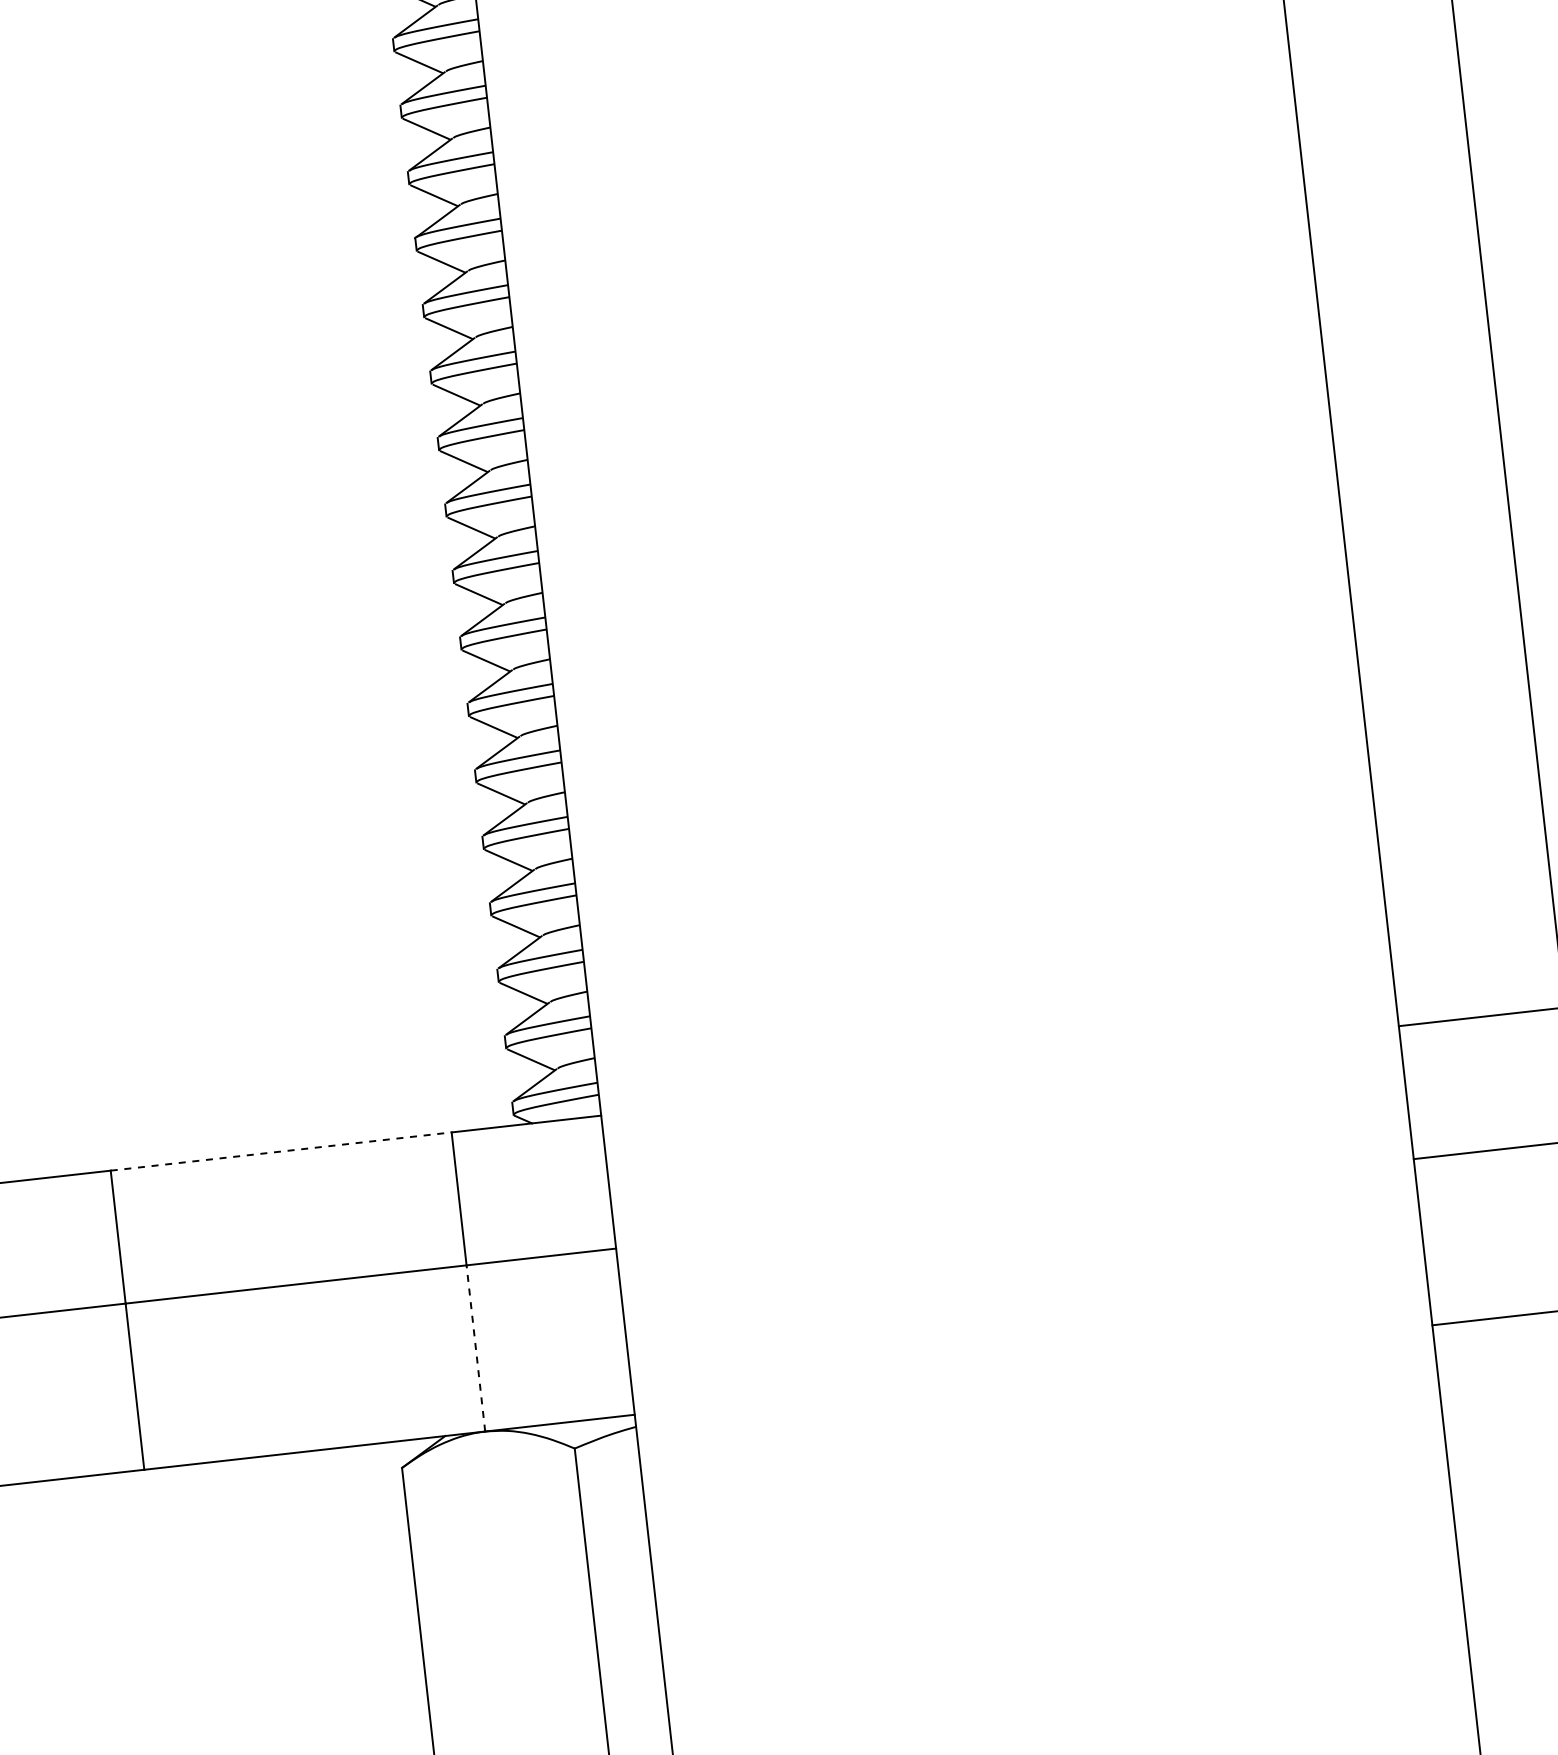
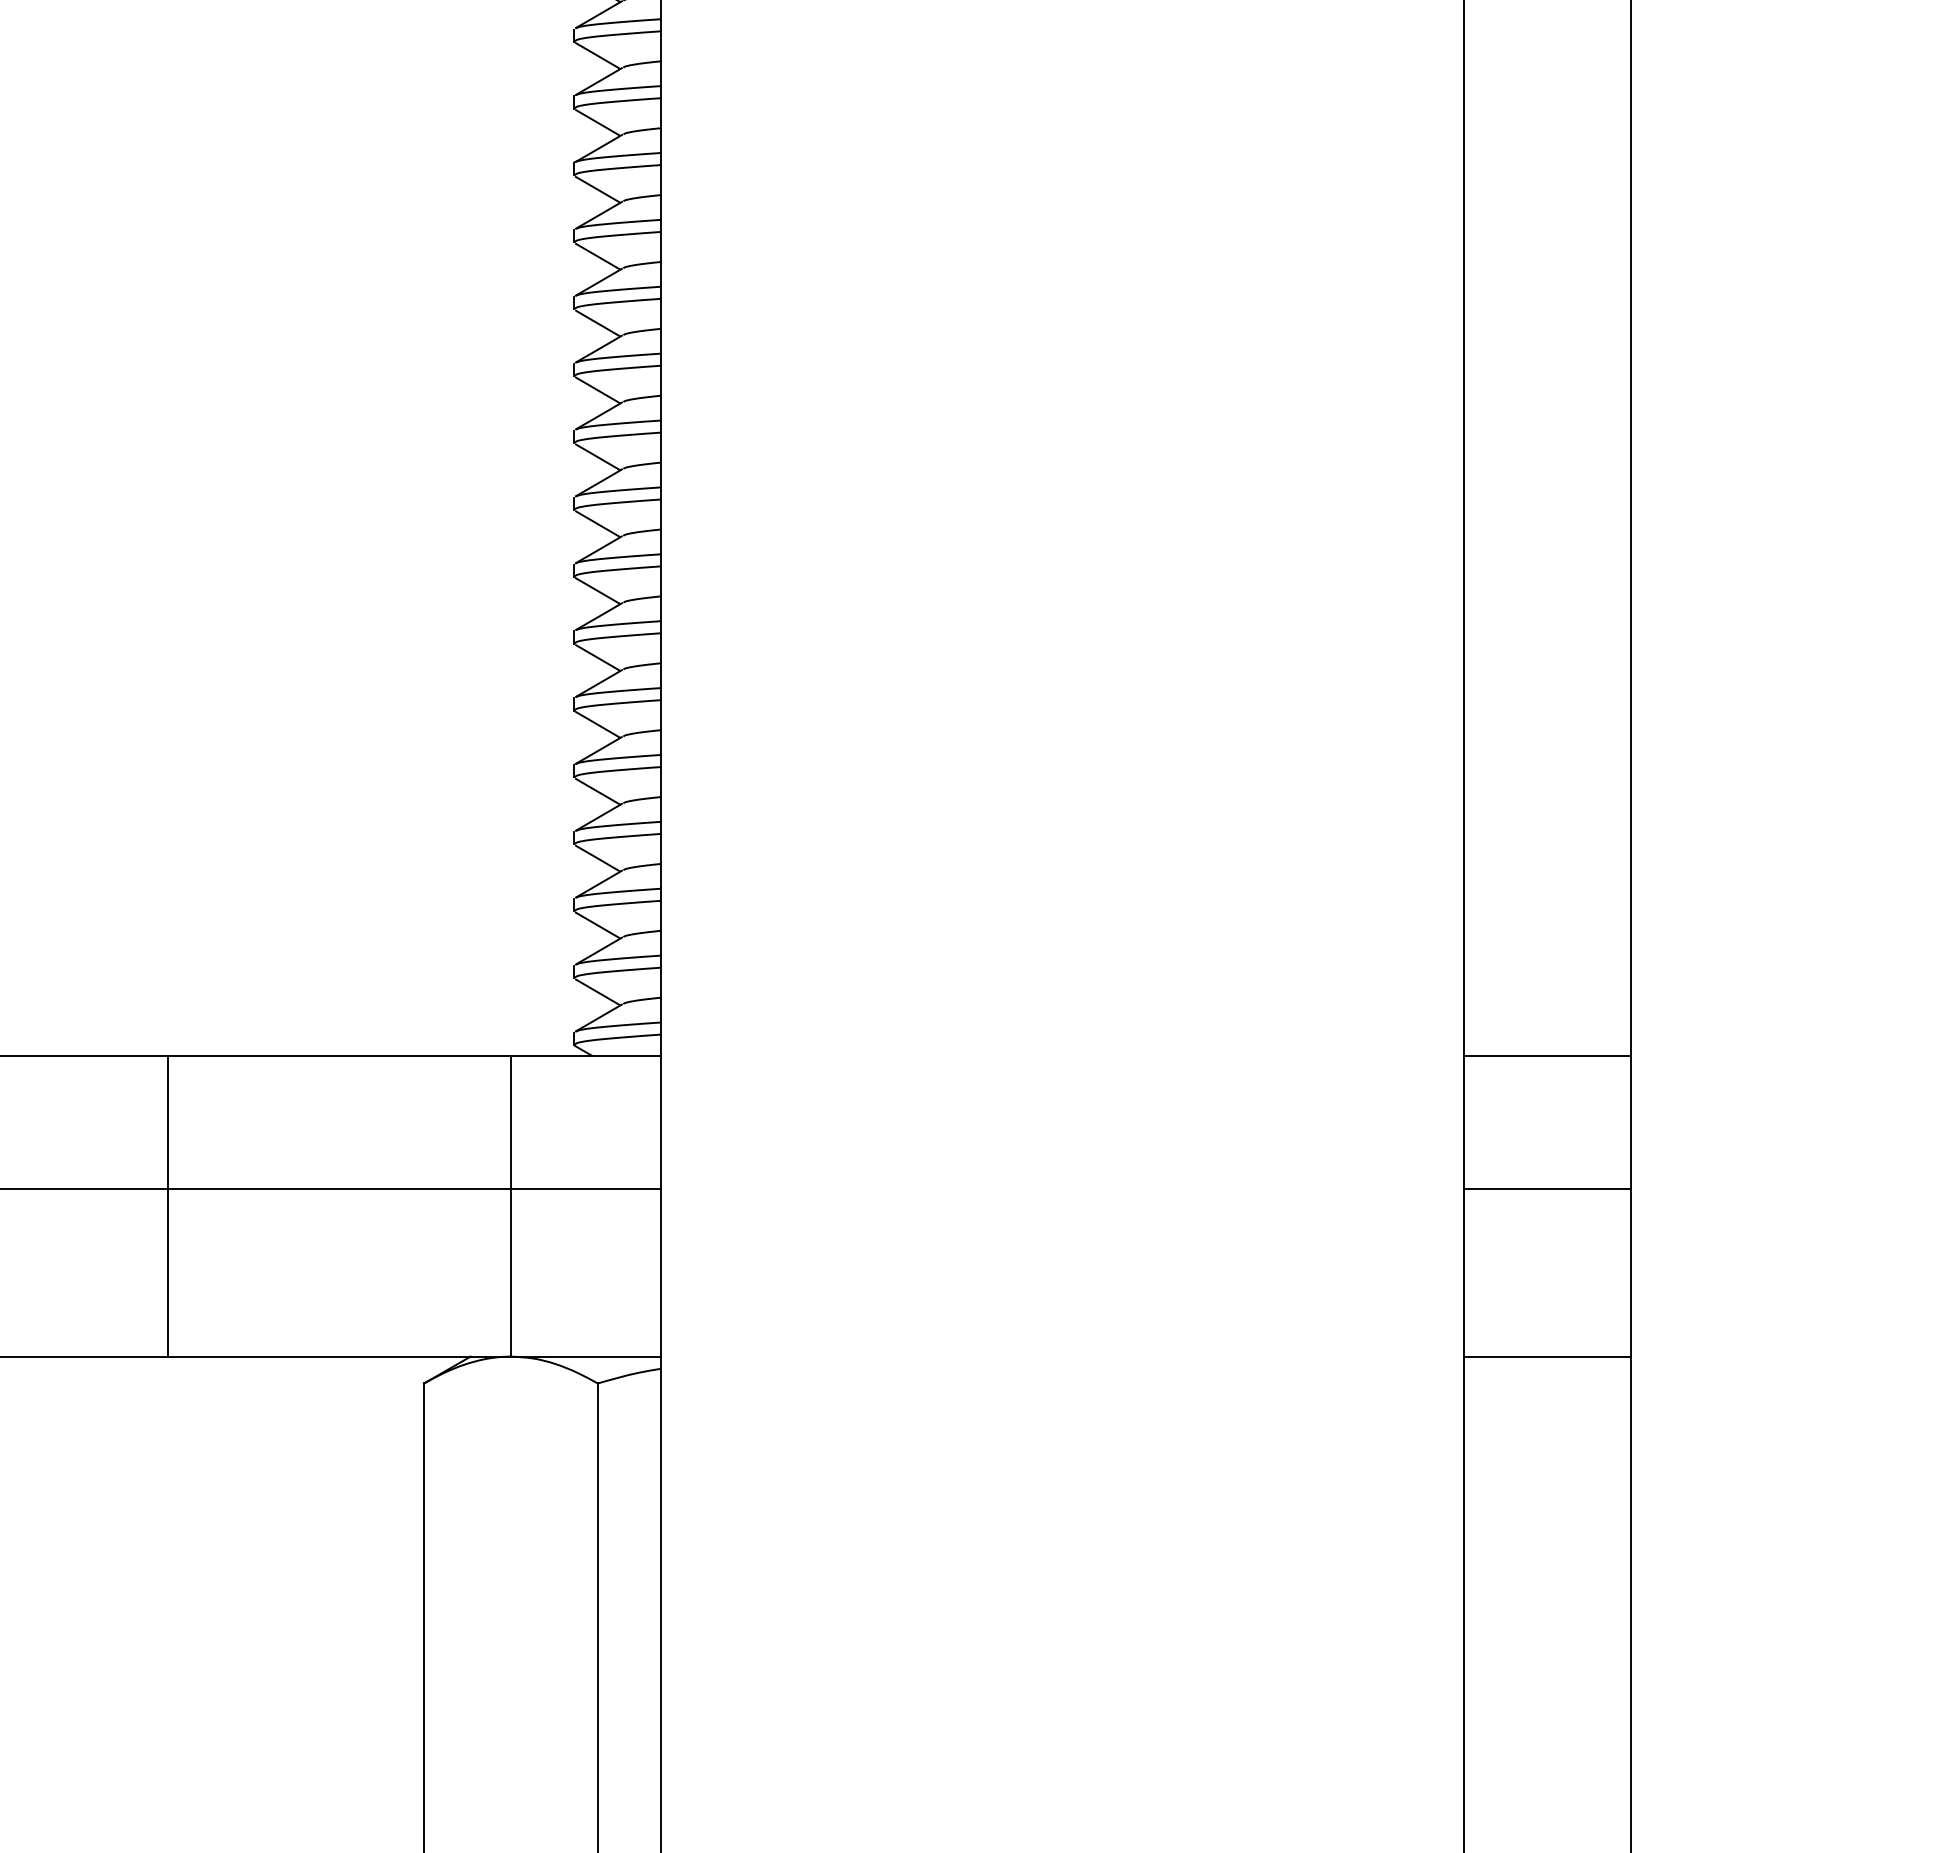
line: (281, 1151) -> (339, 1055), dashed -> solid
line: (475, 1348) -> (510, 1272), dashed -> solid

